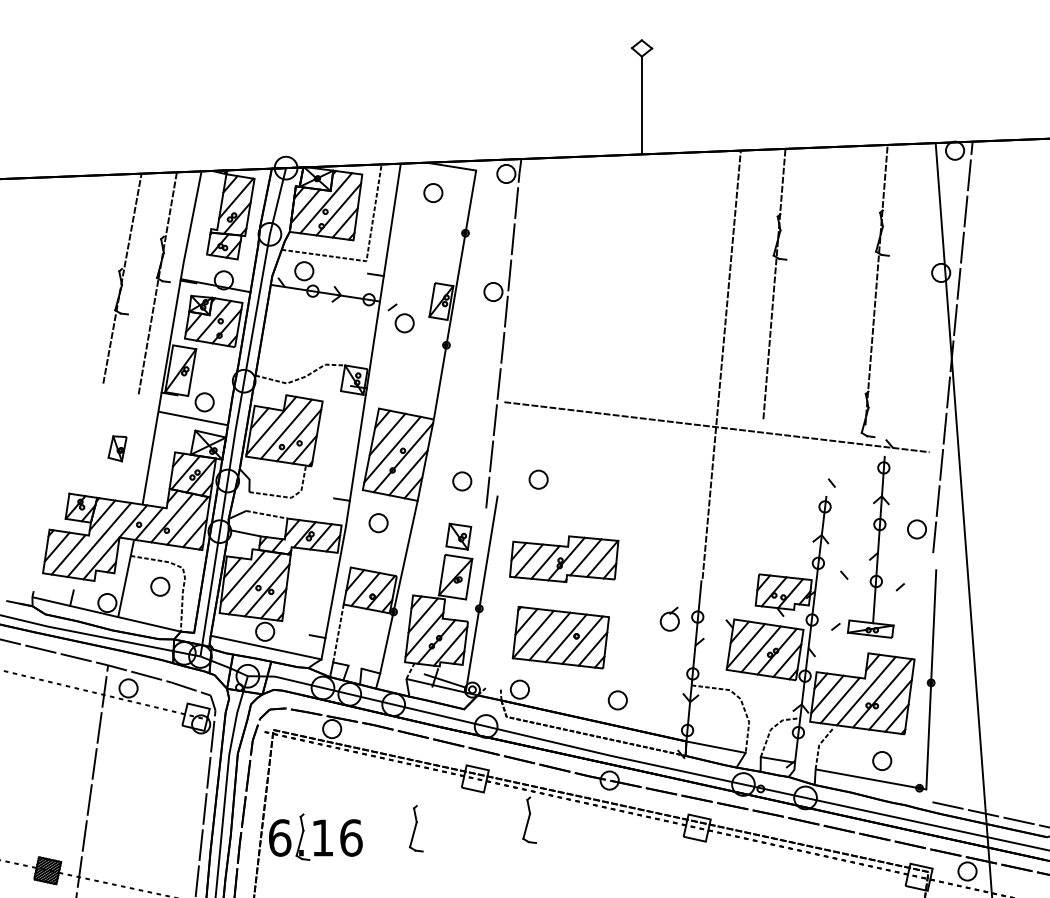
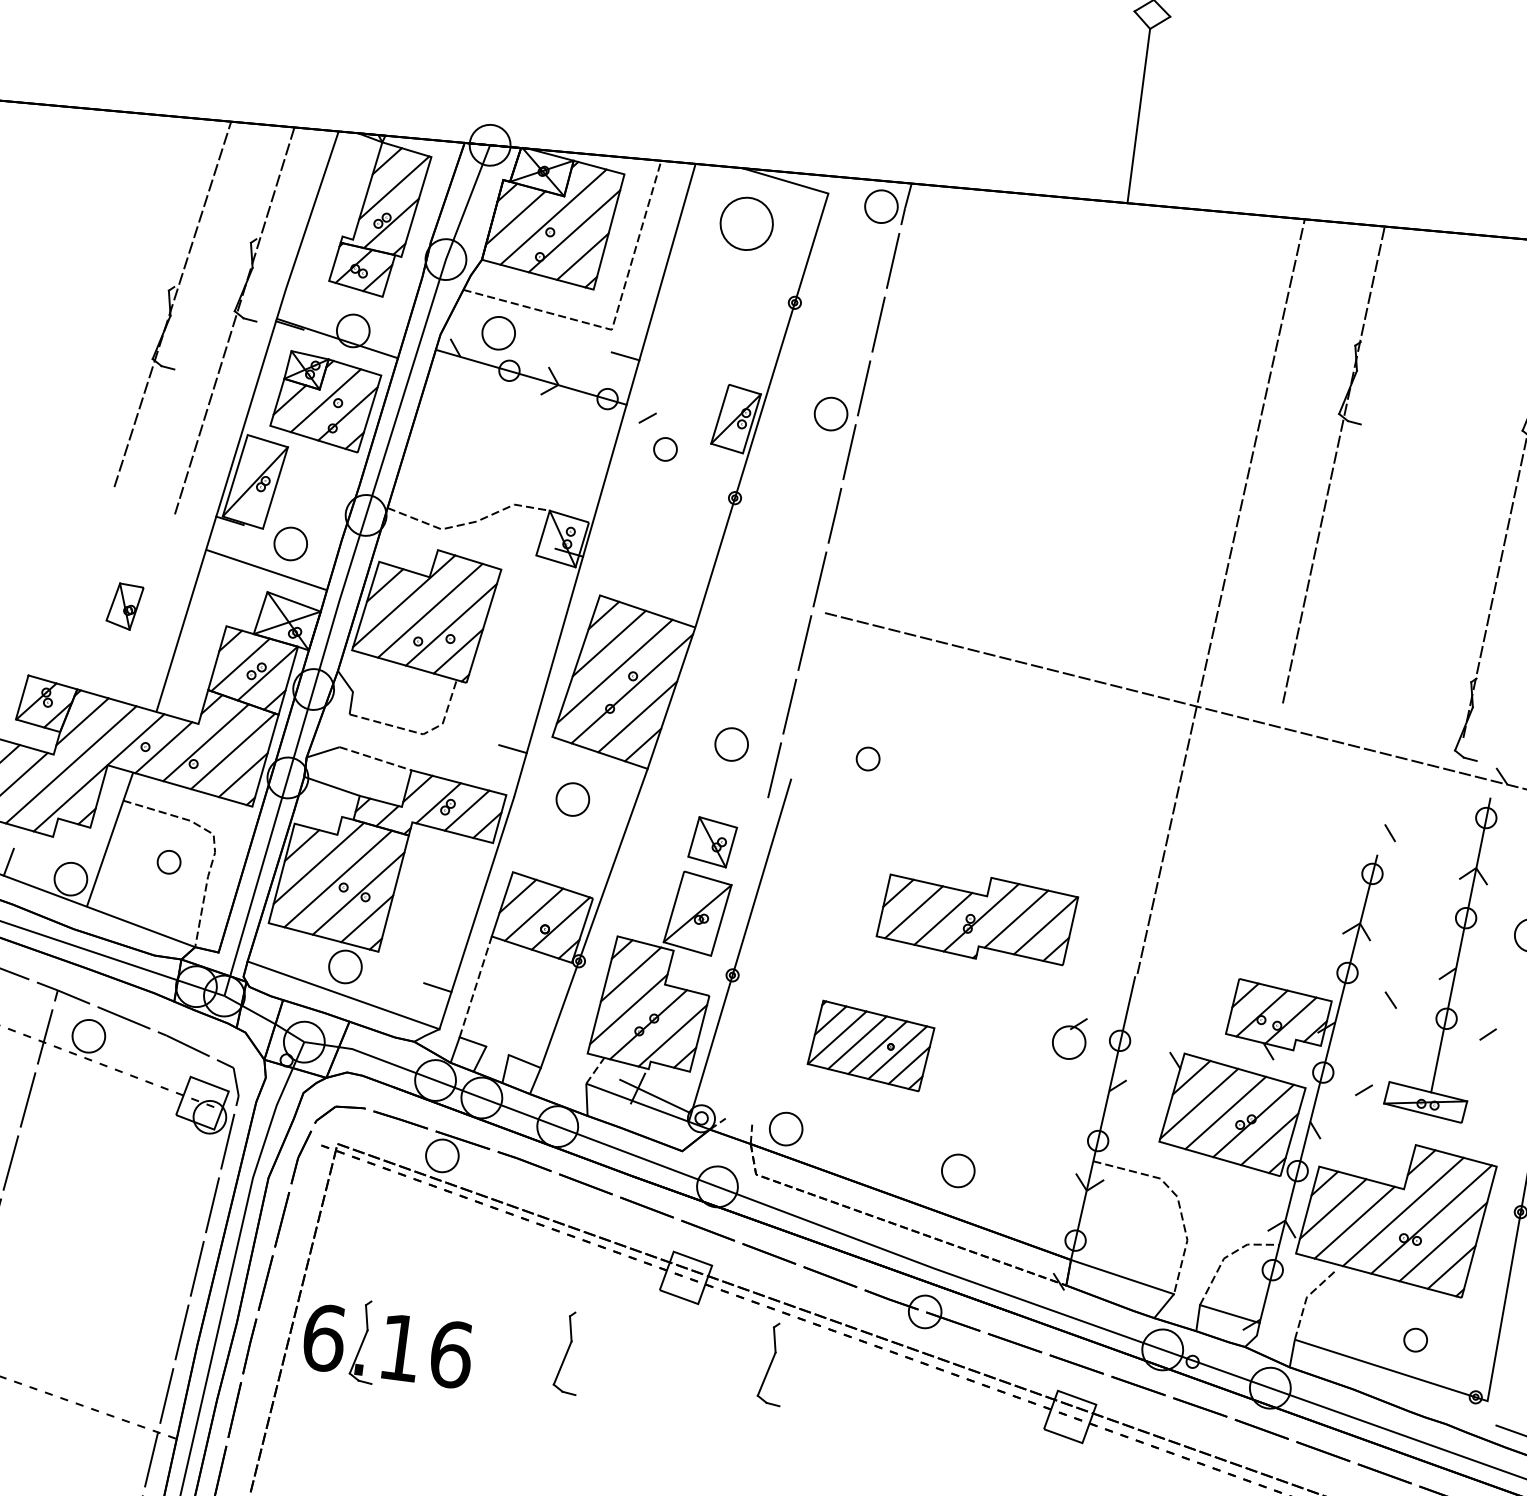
part: (433, 192) -> (747, 222), size x1.6
part: (404, 323) -> (665, 449), size x0.7
part: (538, 479) -> (867, 758), size x0.7
part: (564, 558) -> (978, 916), moved
part: (160, 586) -> (169, 861), size x0.7
part: (560, 637) -> (870, 1045), size x0.7
part: (882, 760) -> (1416, 1339), size x0.7

